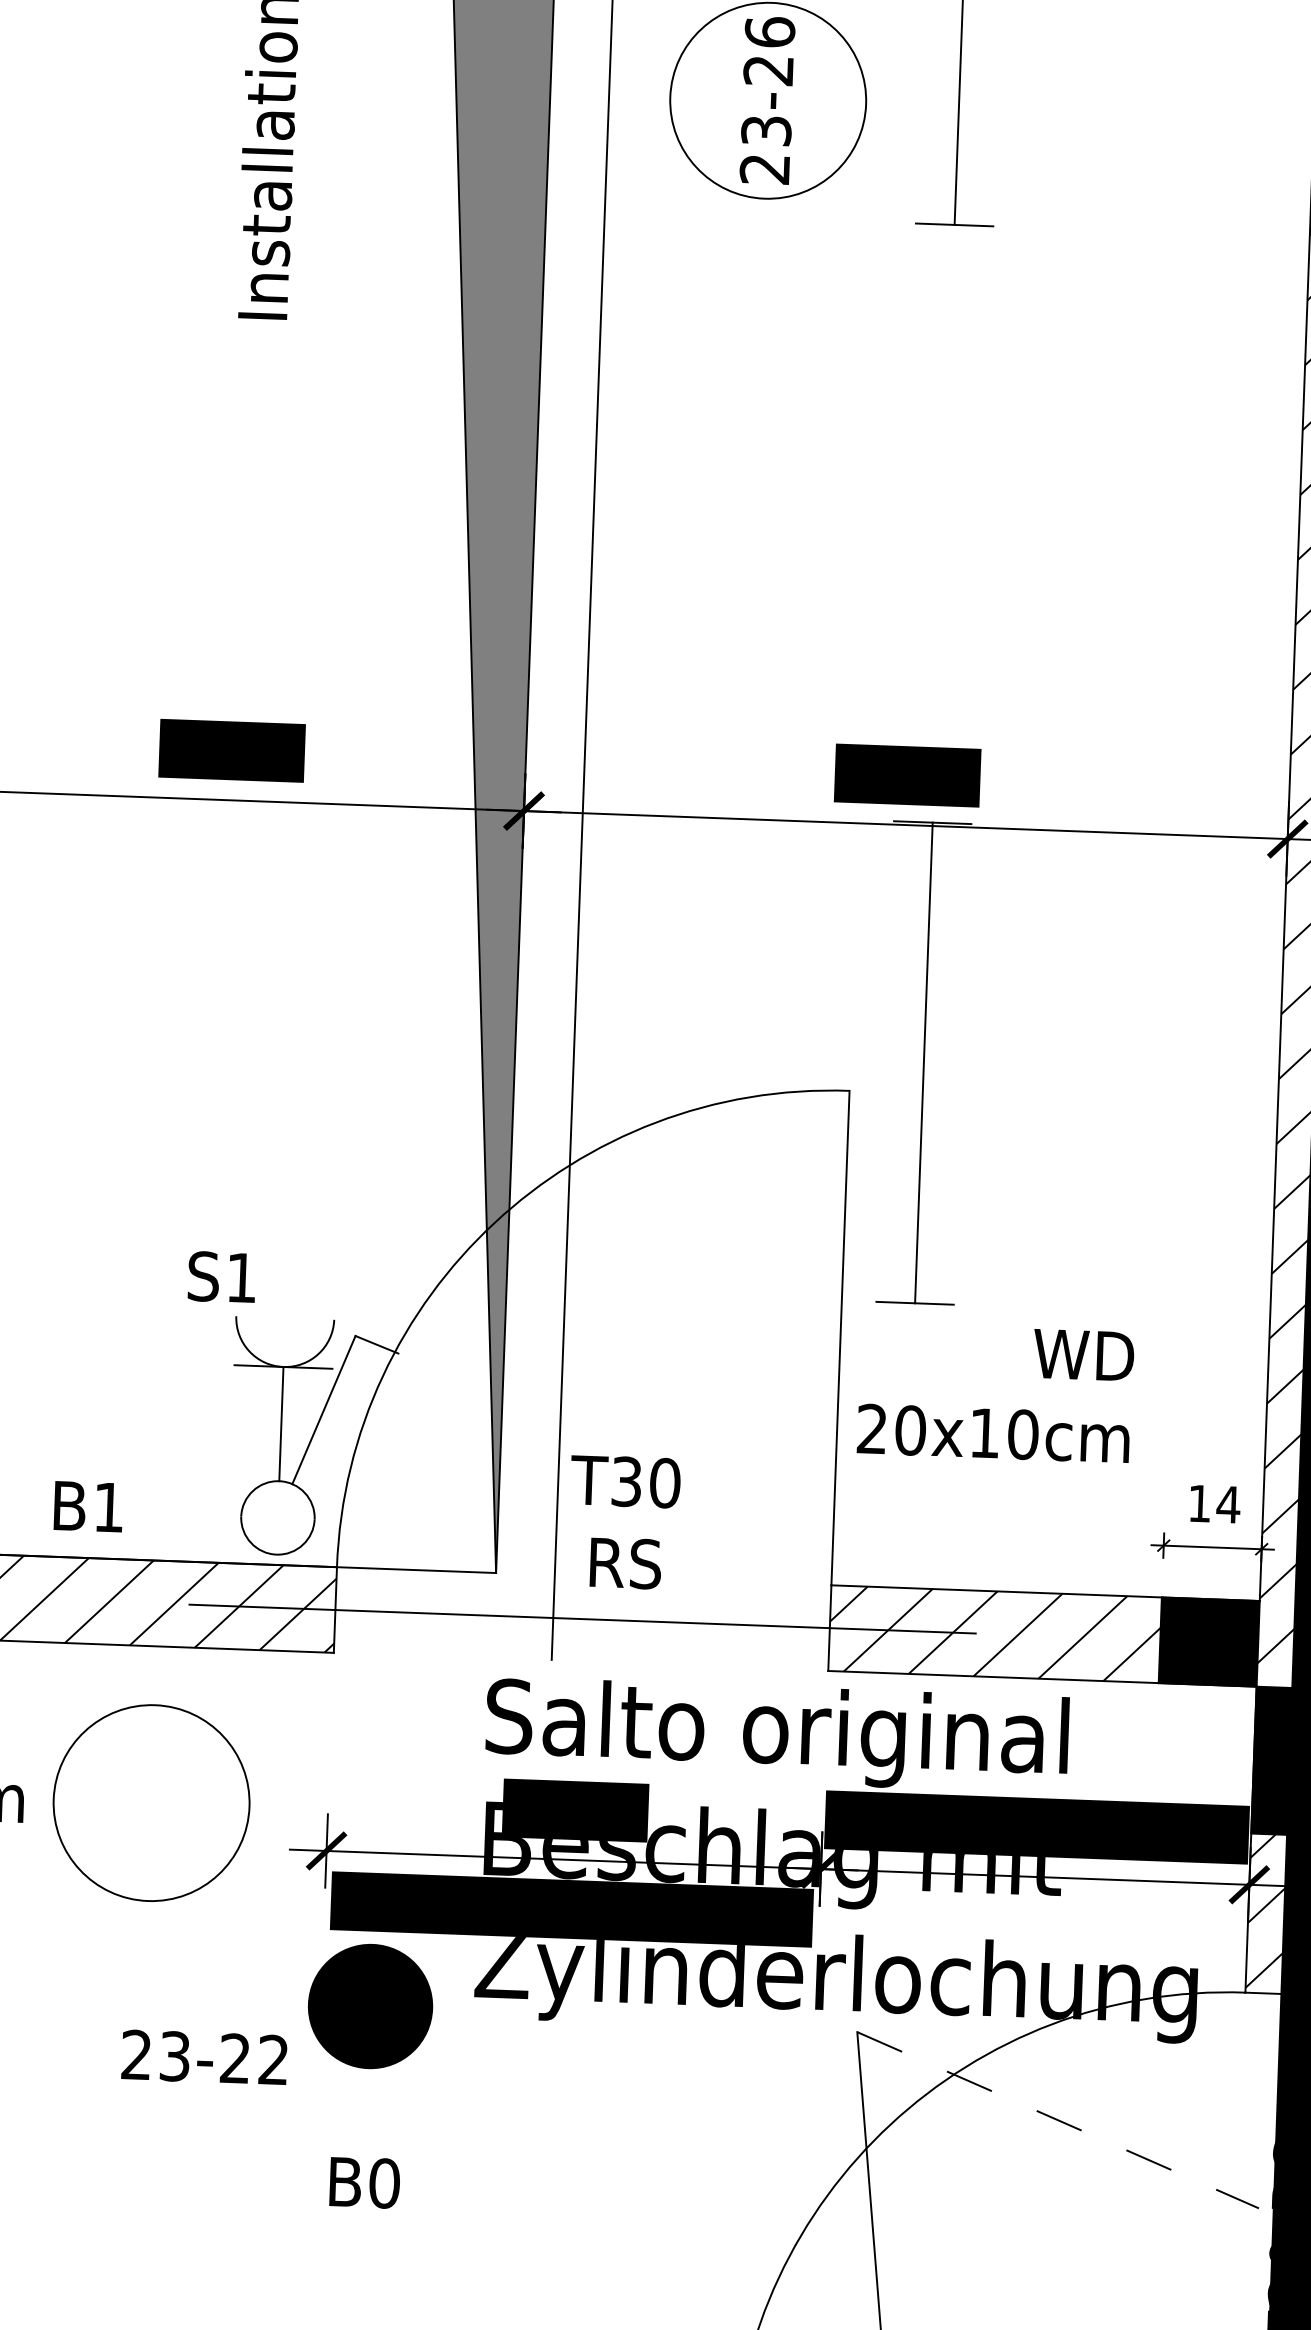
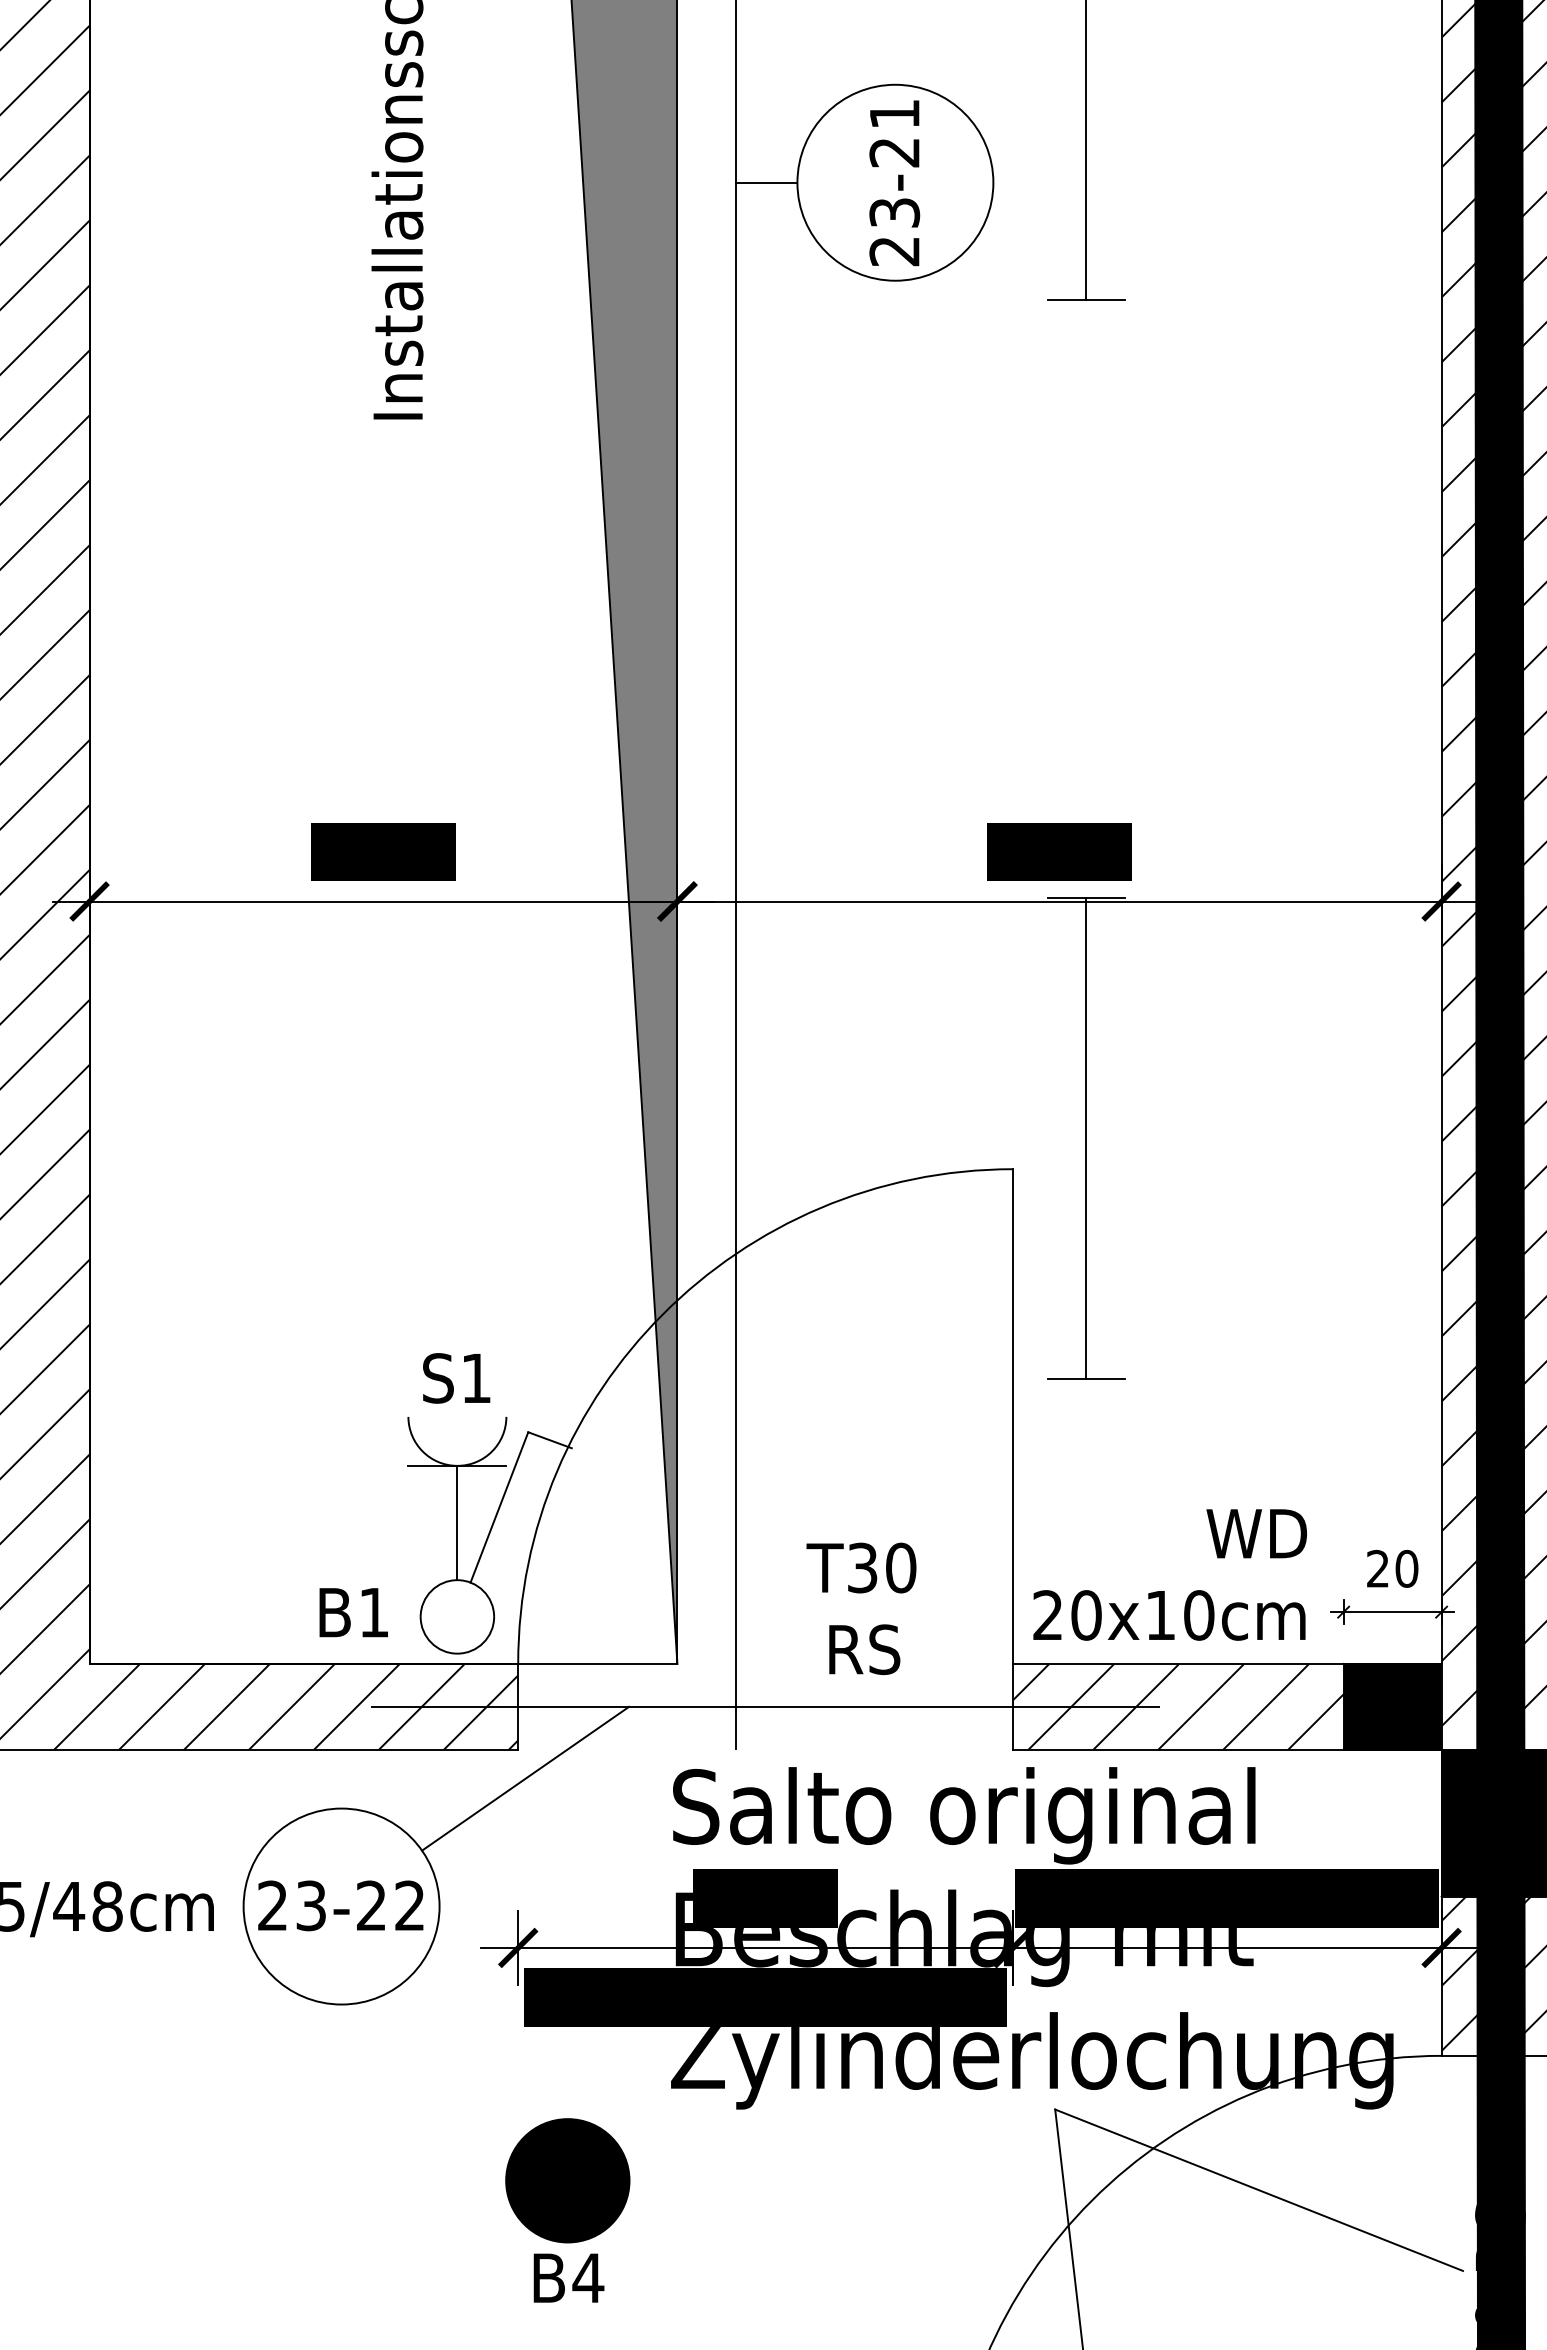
text: (769, 31) -> (894, 113), 23-26 -> 23-21
line: (639, 95) -> (766, 182), added
text: (221, 1277) -> (456, 1378), moved
text: (995, 1392) -> (1169, 1574), moved
text: (1214, 1503) -> (1392, 1568), 14 -> 20
text: (88, 1506) -> (353, 1612), moved
text: (624, 1522) -> (861, 1608), moved
line: (340, 1681) -> (525, 1778), added
part: (370, 2006) -> (567, 2180), moved
text: (204, 2057) -> (340, 1905), moved
line: (1058, 2120) -> (1259, 2190), dashed -> solid
text: (384, 2182) -> (588, 2277), B0 -> B4

